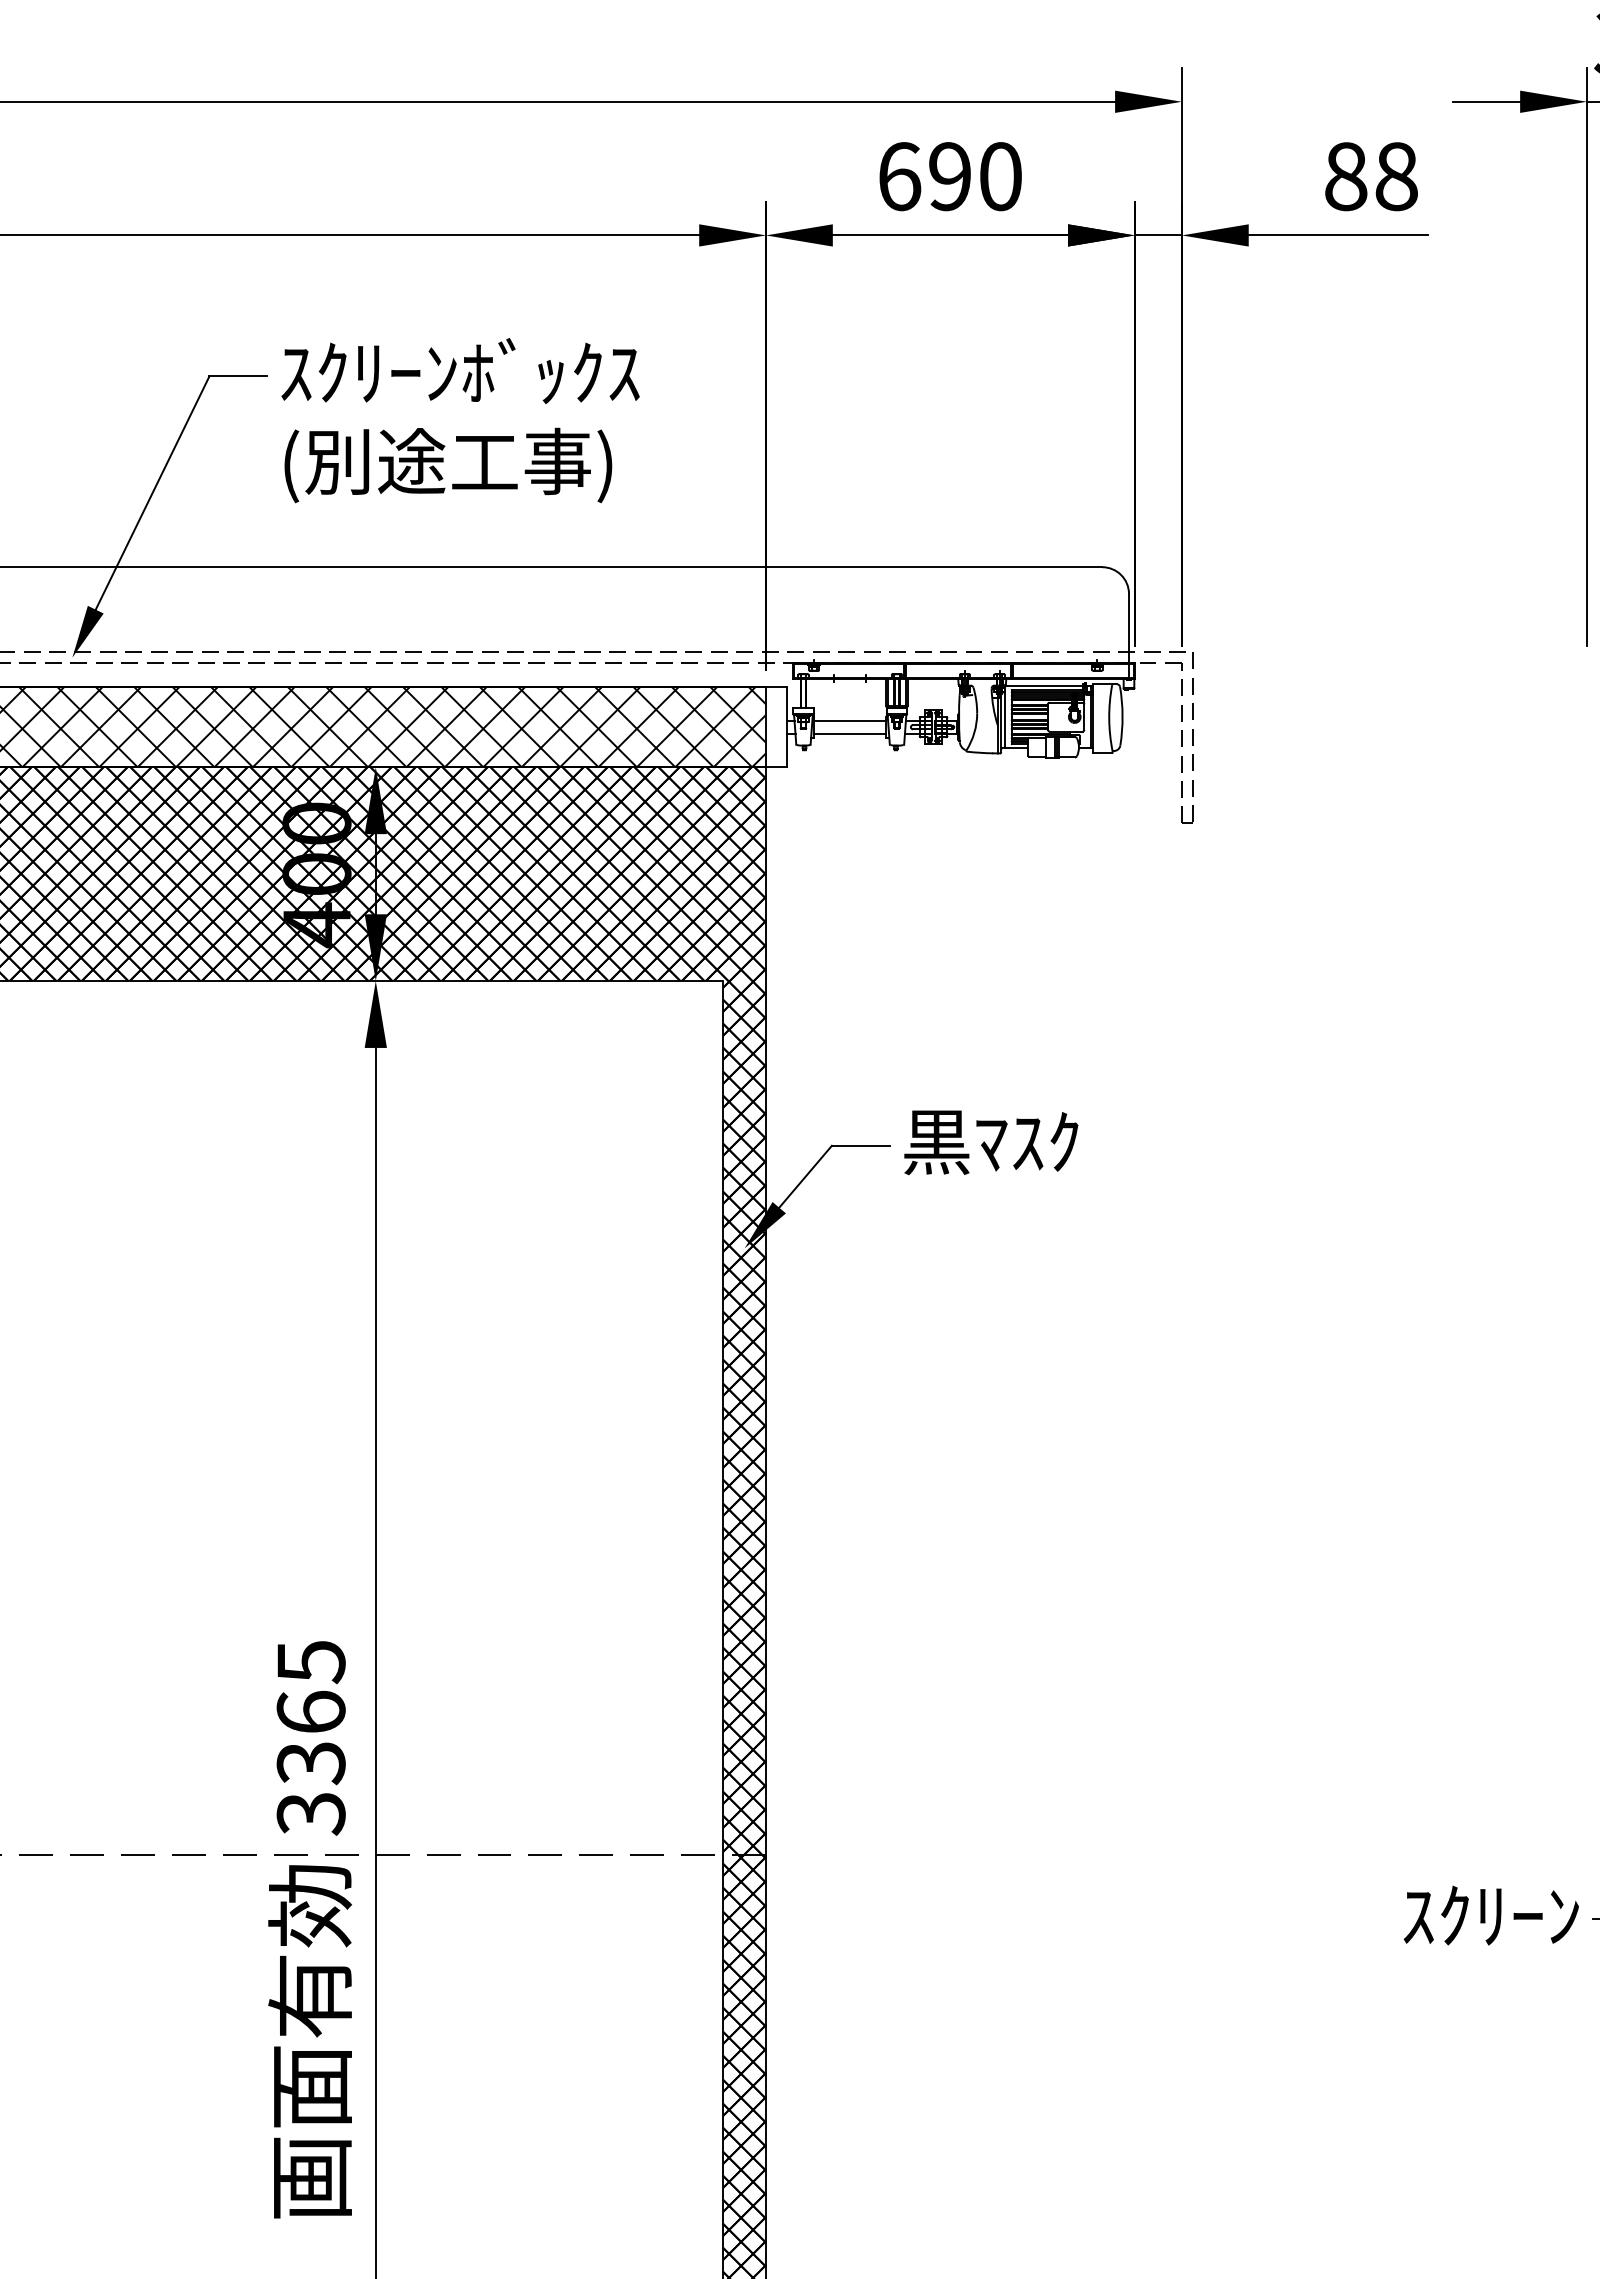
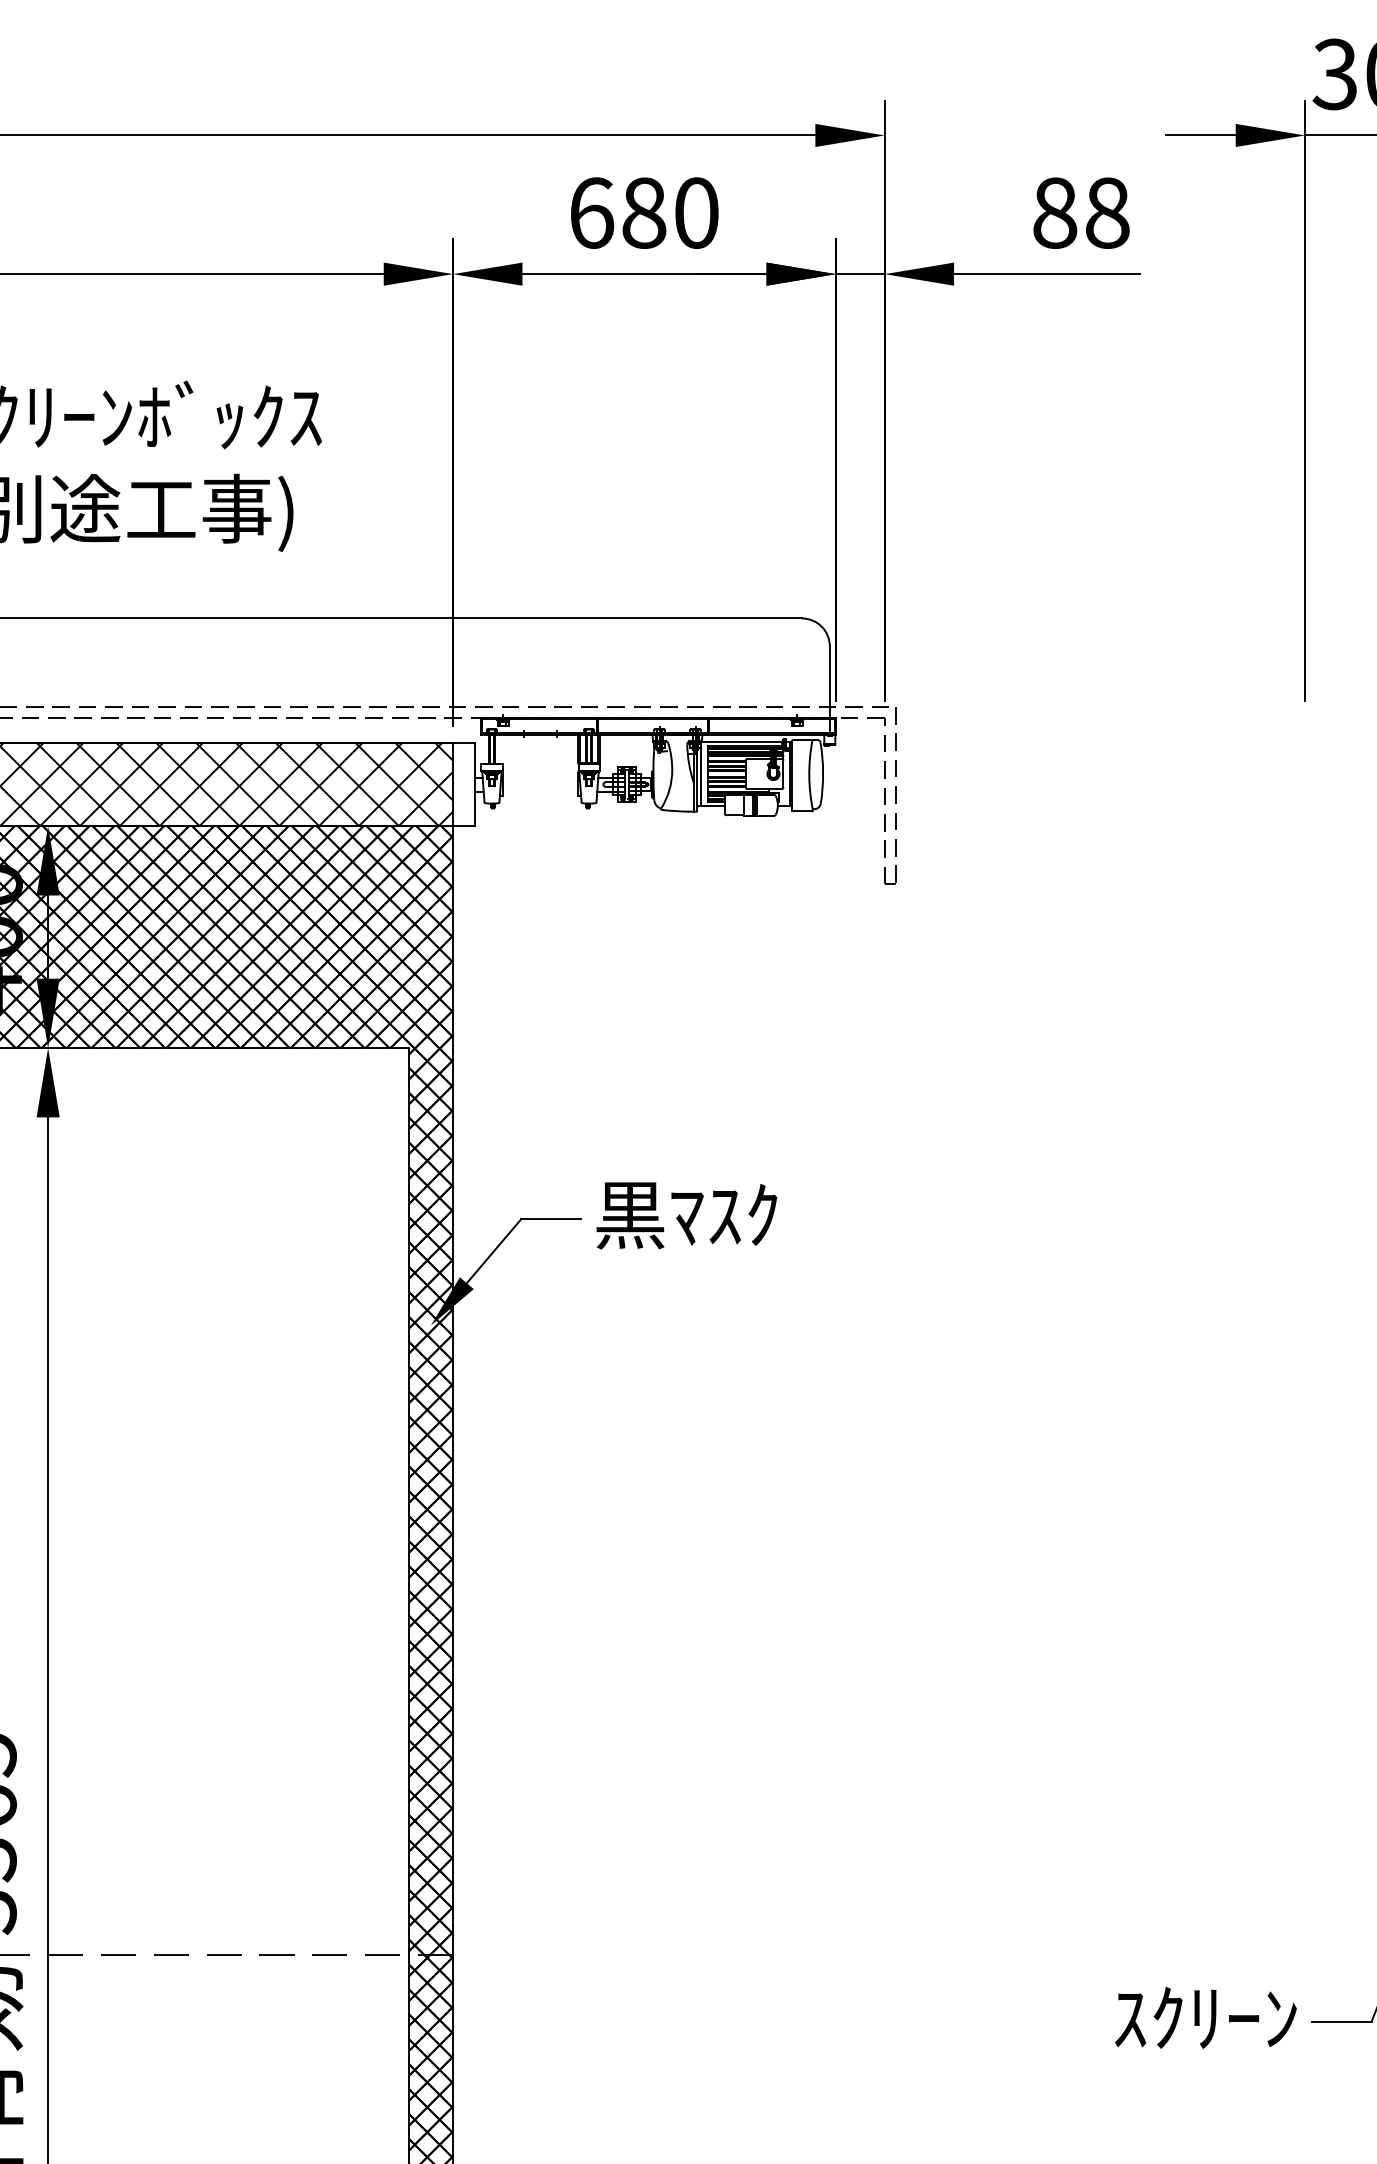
text: (950, 176) -> (644, 213), 690 -> 680
line: (850, 720) -> (540, 777), removed
line: (850, 733) -> (540, 791), removed

